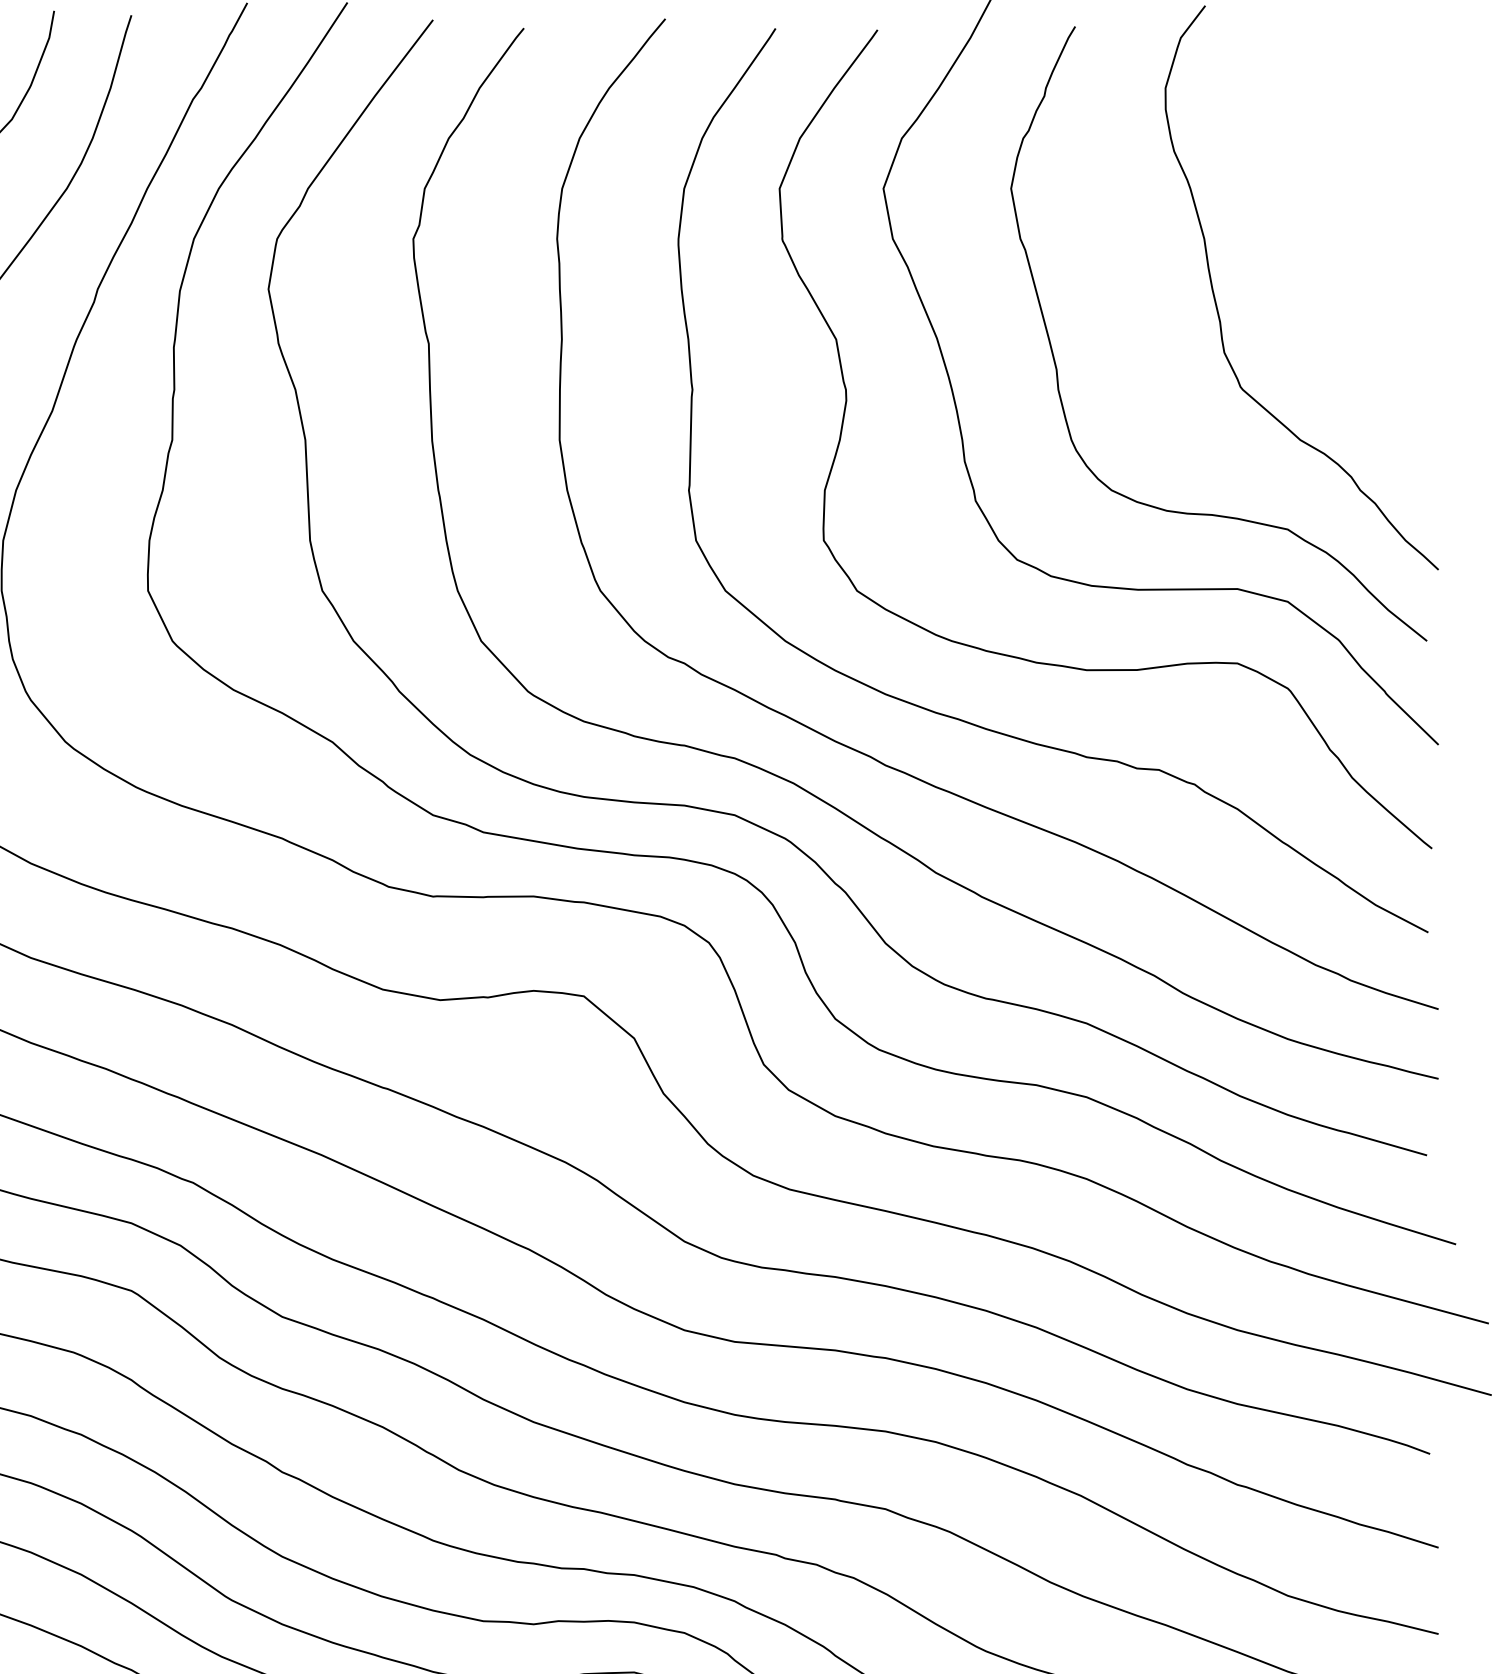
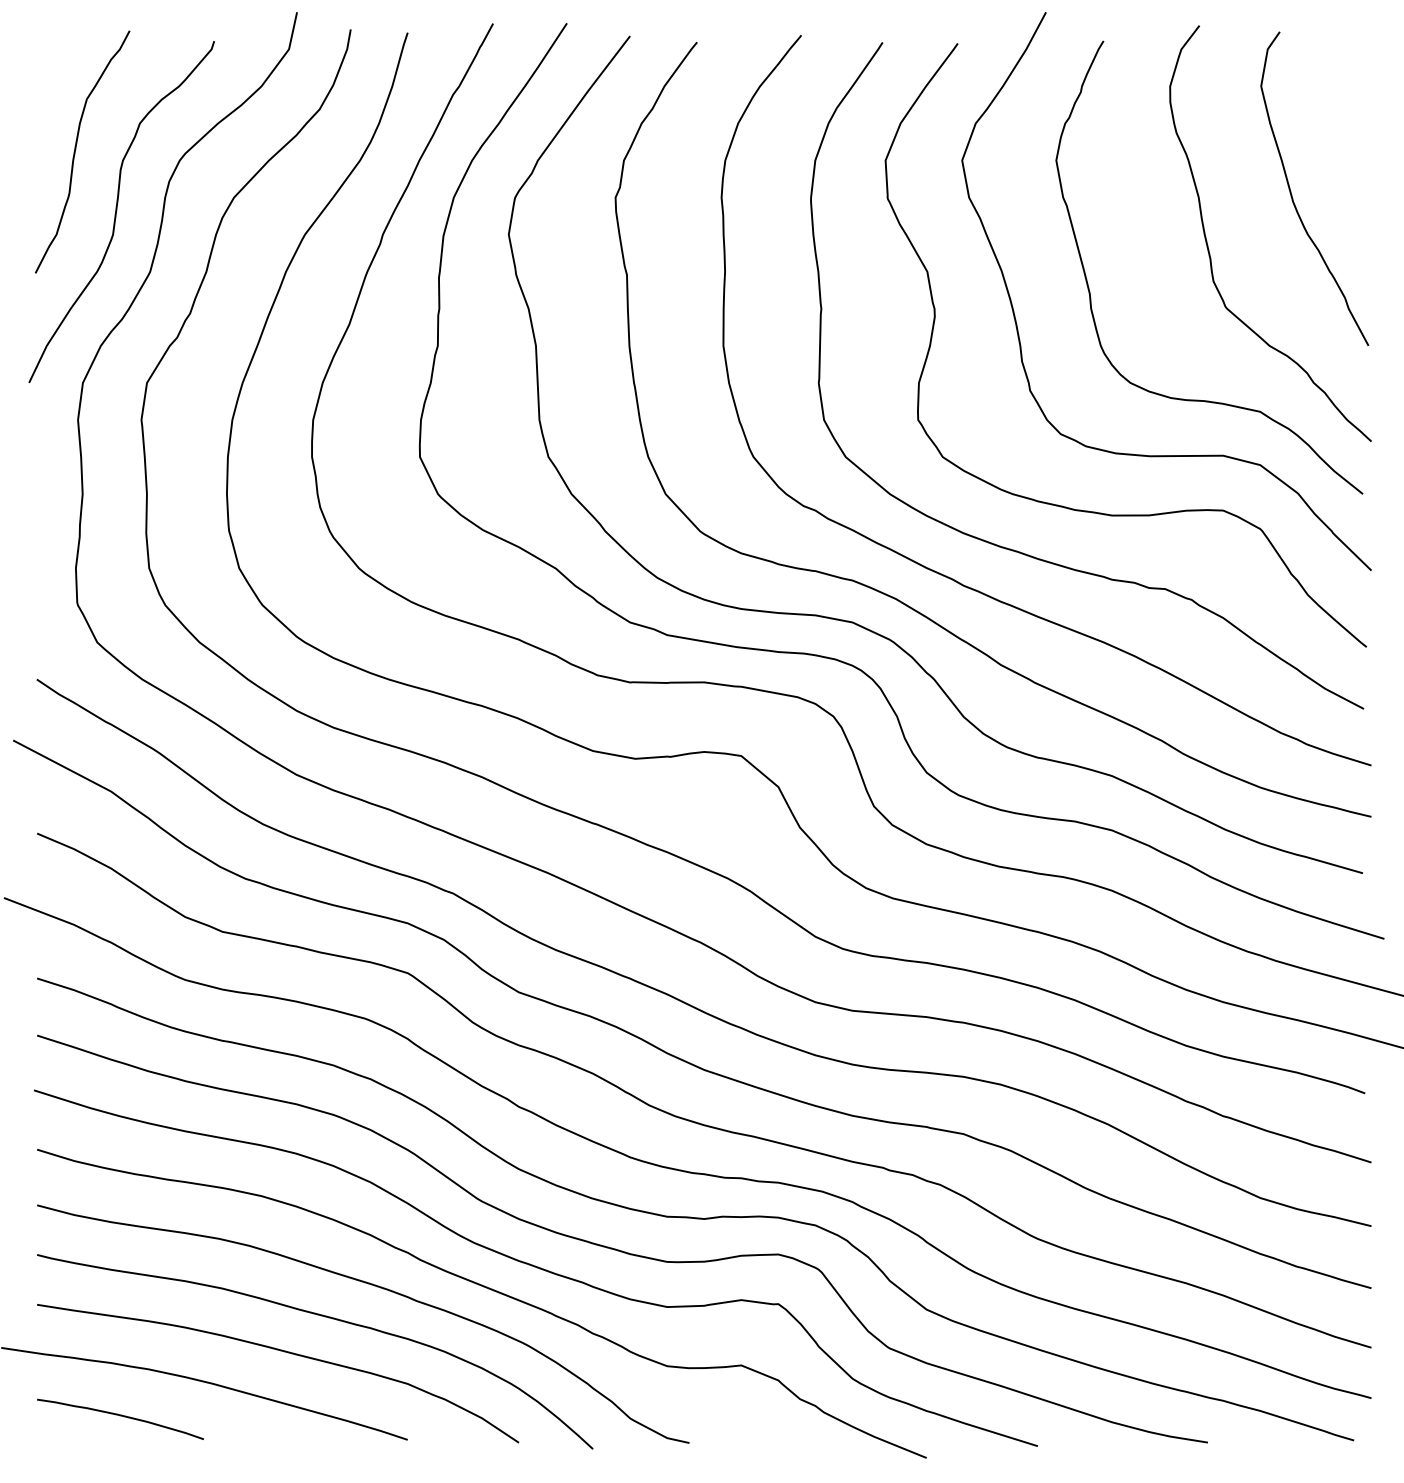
curve: (1331, 234) -> (1292, 194), added

